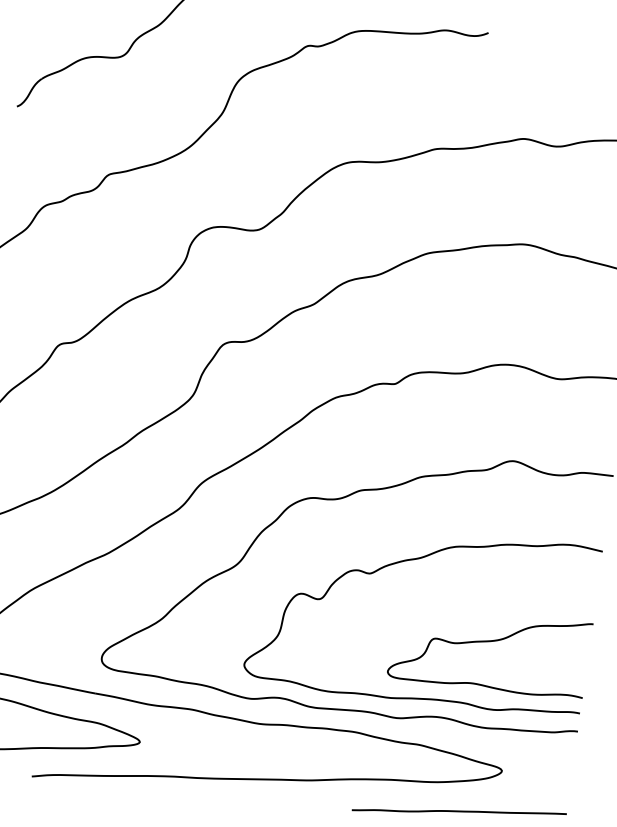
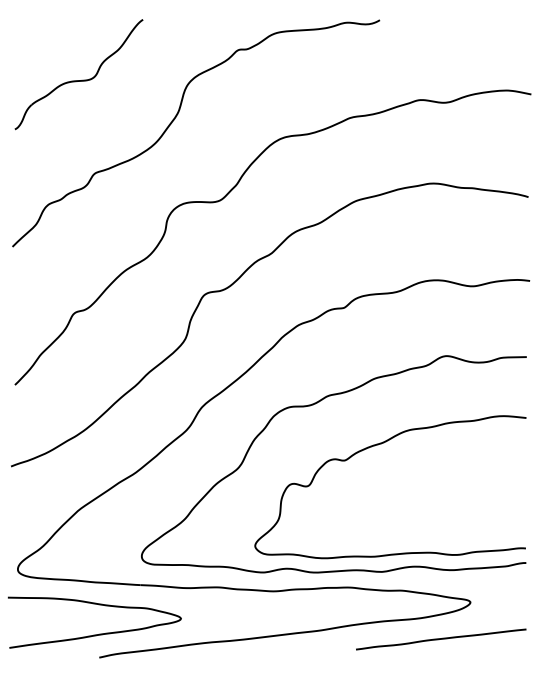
curve: (487, 642) -> (445, 502), removed

